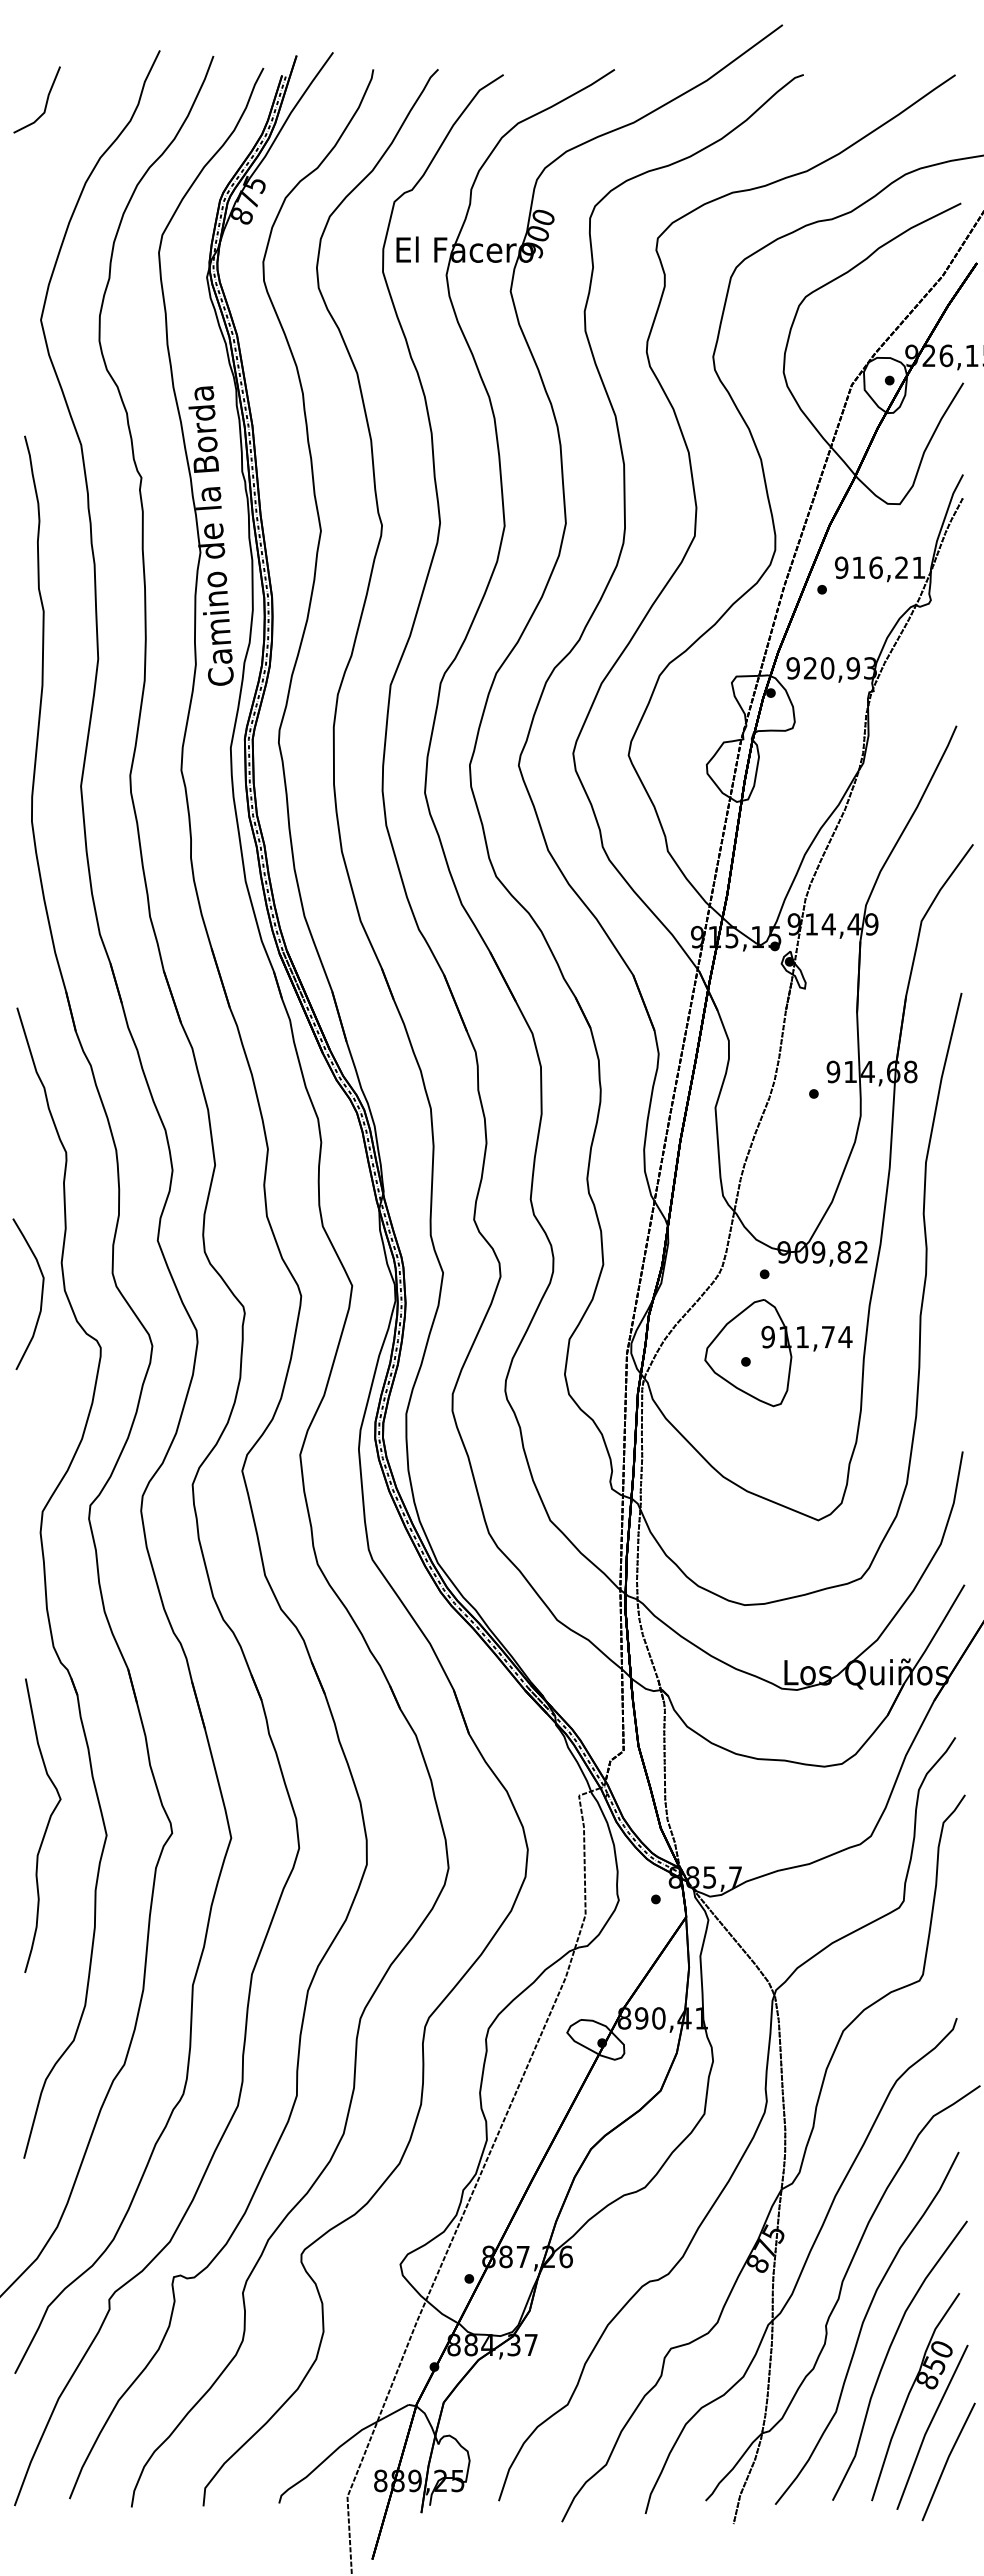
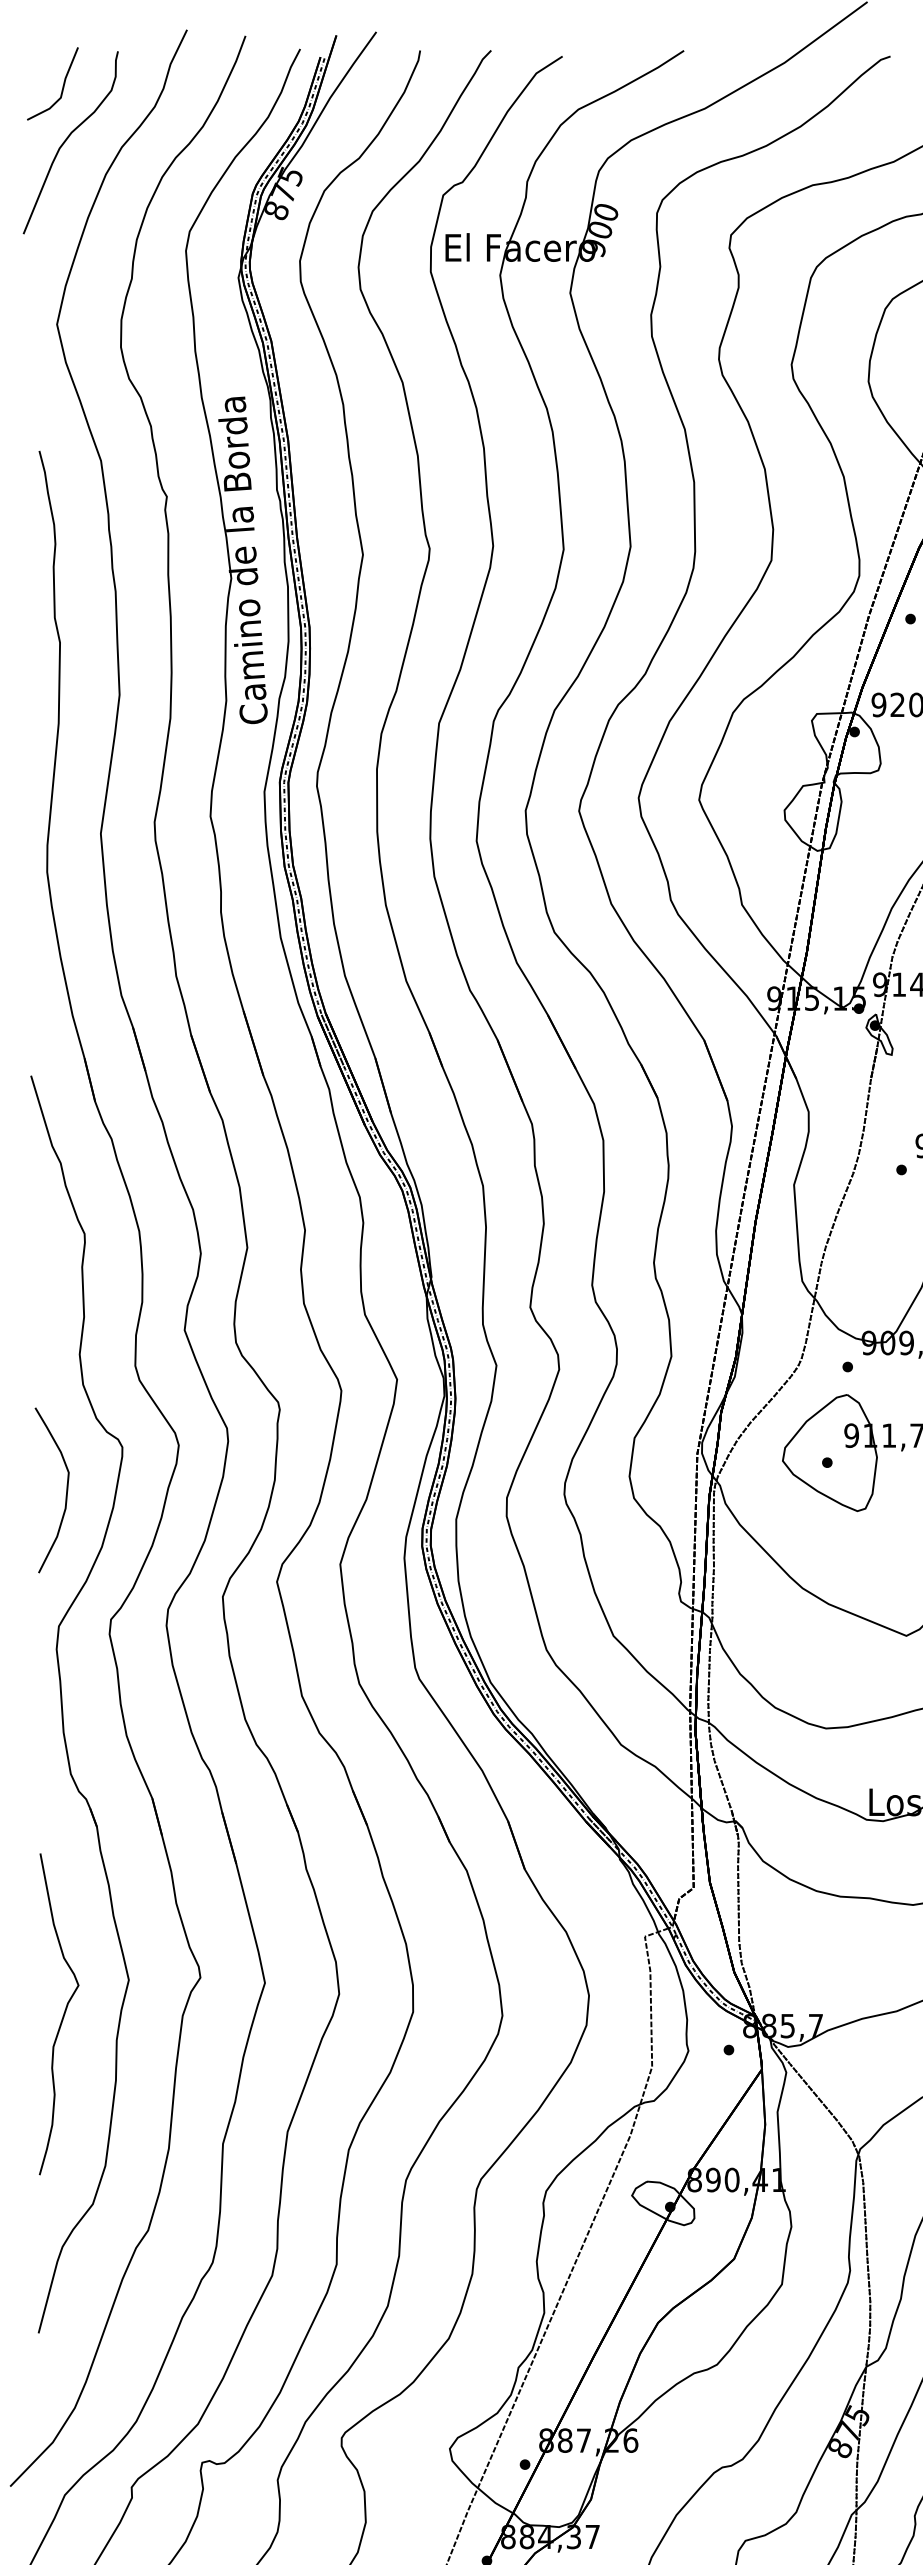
curve: (50, 151) -> (67, 140), added
curve: (41, 1293) -> (66, 1489), moved
curve: (46, 1825) -> (63, 2014), moved

